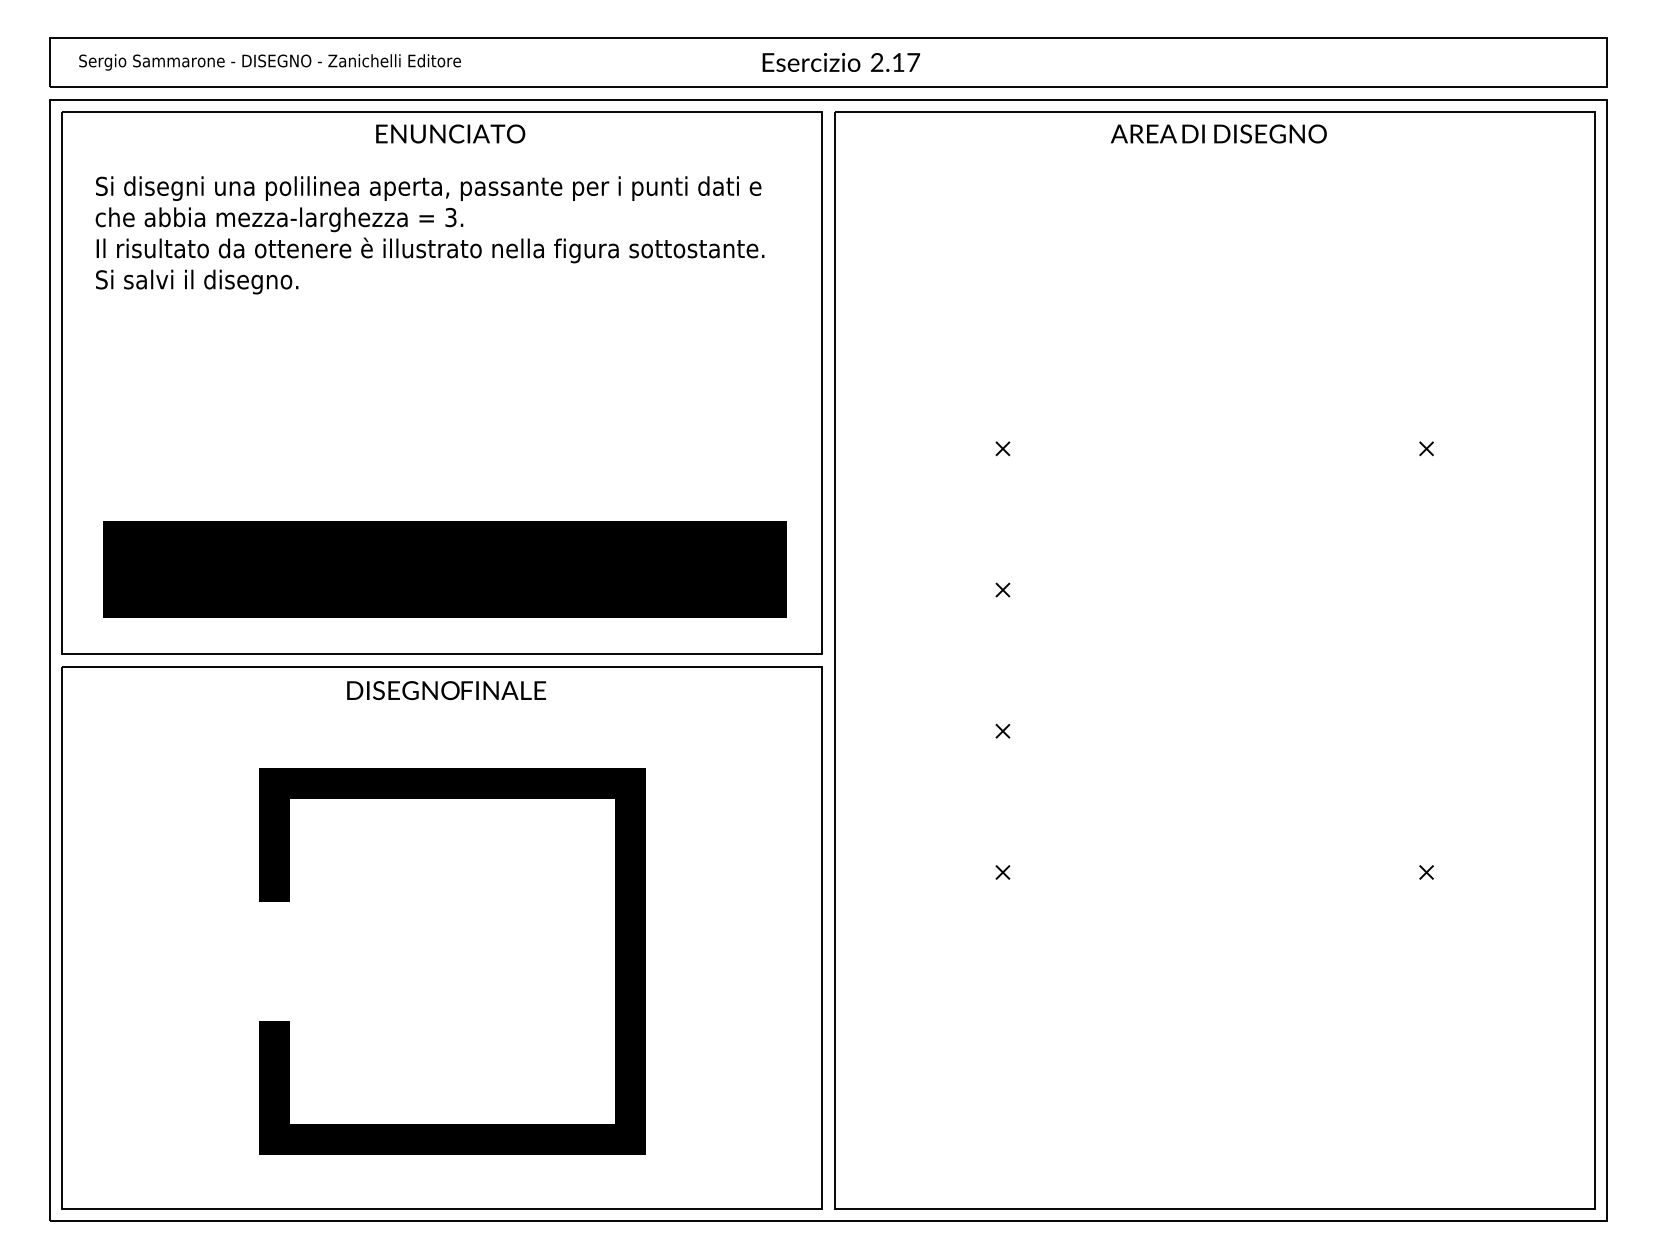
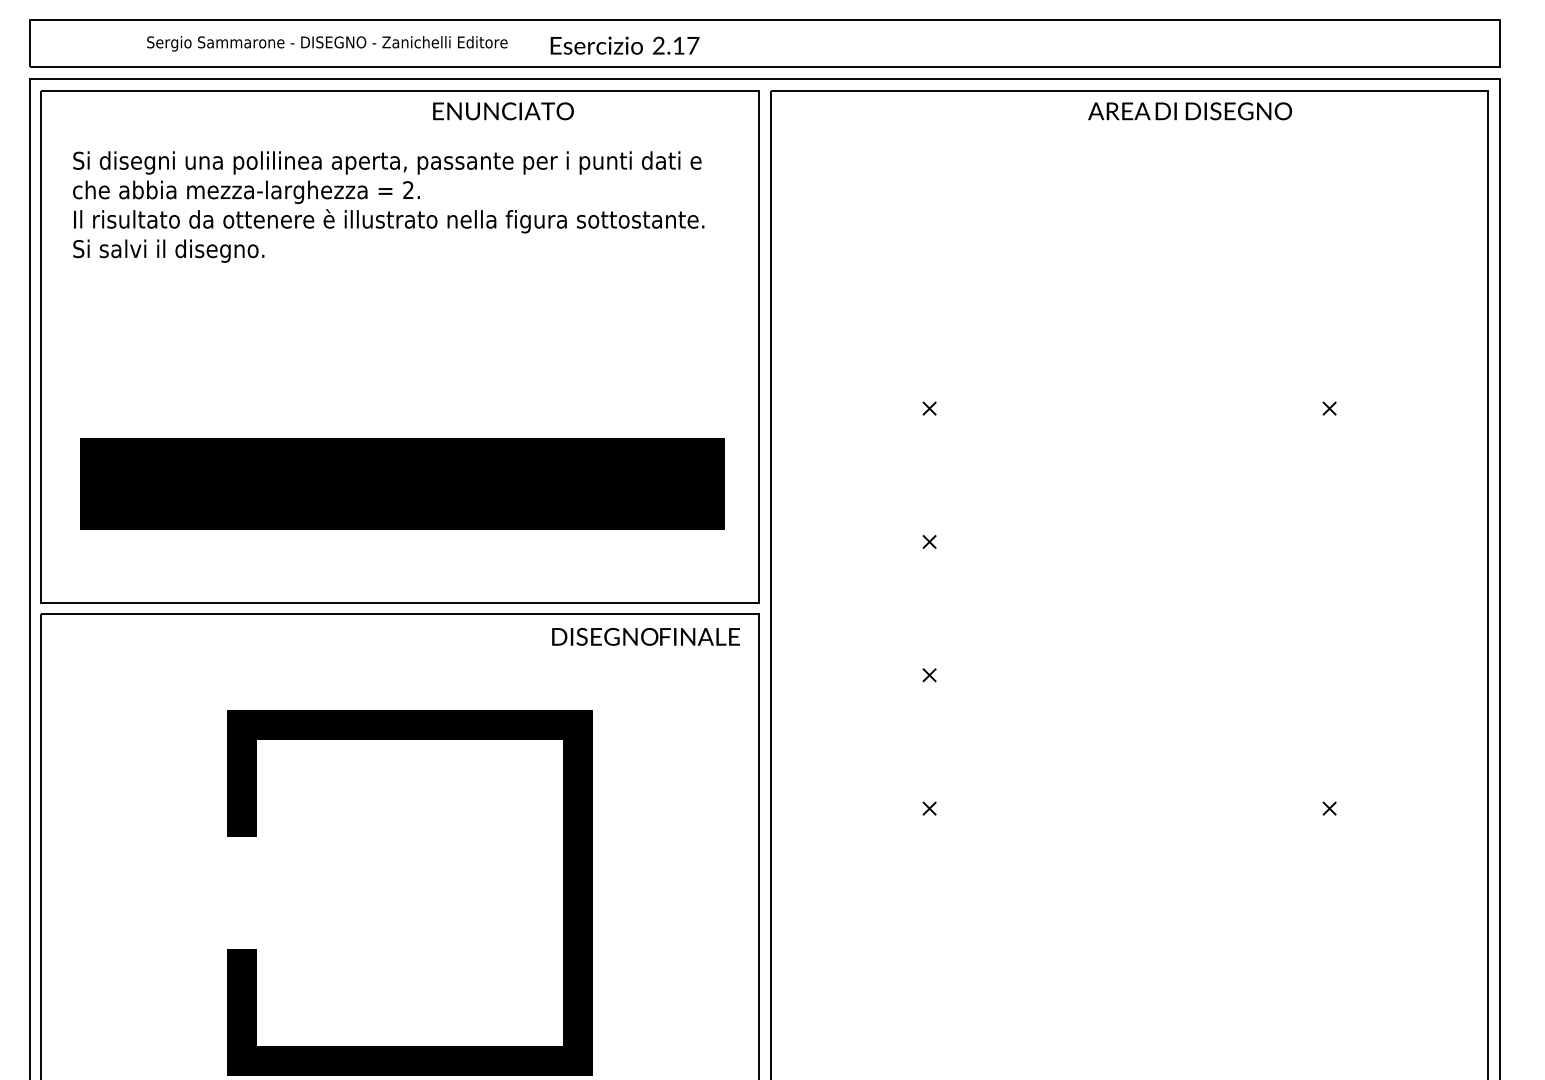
text: (841, 61) -> (625, 44), moved
text: (269, 62) -> (326, 43), moved
text: (450, 133) -> (503, 110), moved
text: (1218, 133) -> (1189, 110), moved
text: (450, 217) -> (407, 190), 3. -> 2.
text: (444, 569) -> (402, 483), moved
text: (446, 690) -> (645, 636), moved

